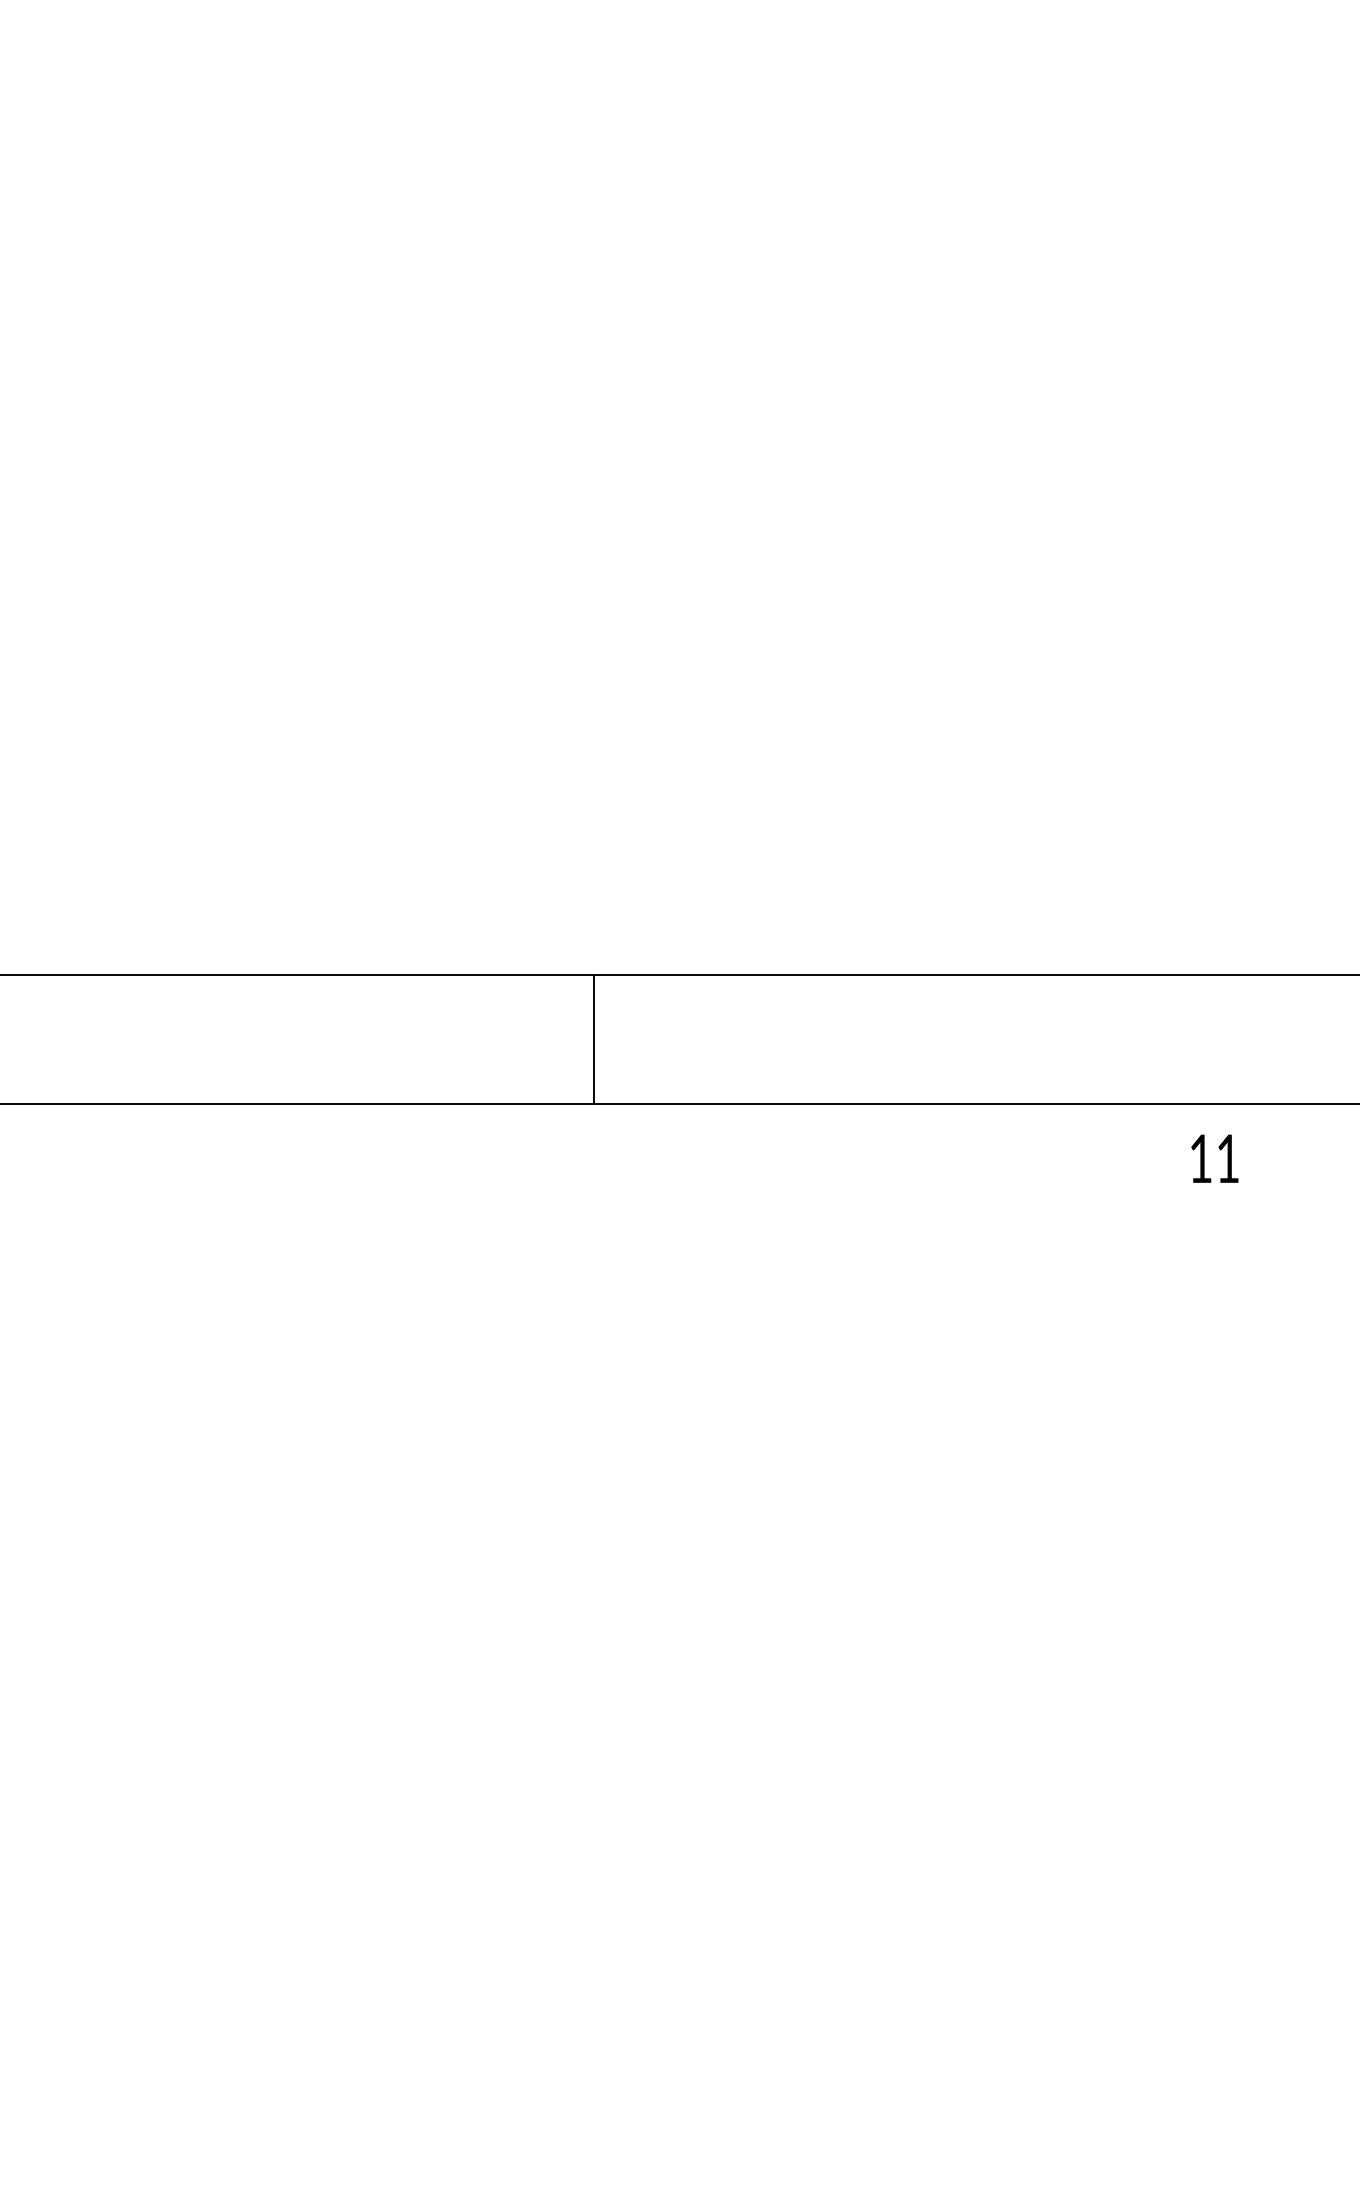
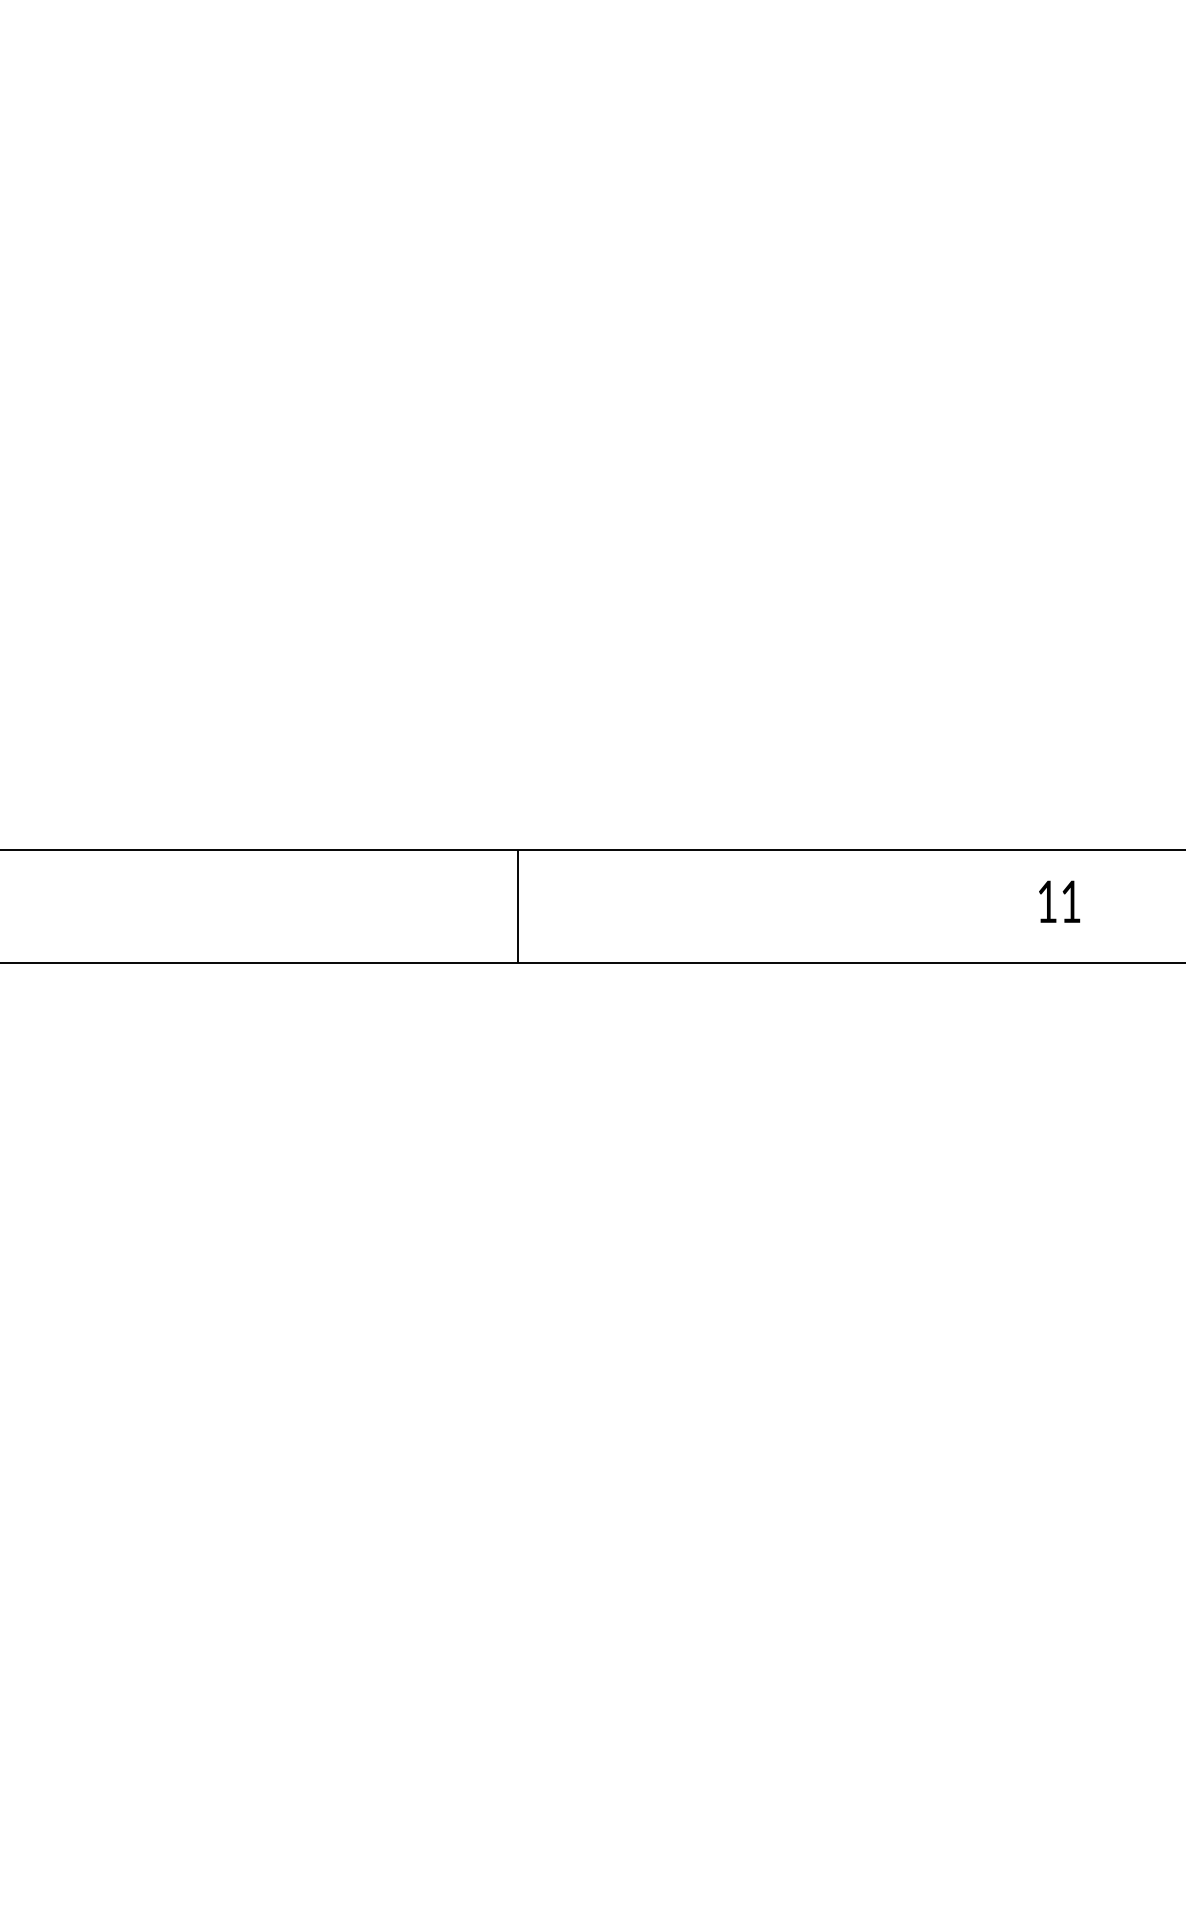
text: (1214, 1158) -> (1059, 901), moved

